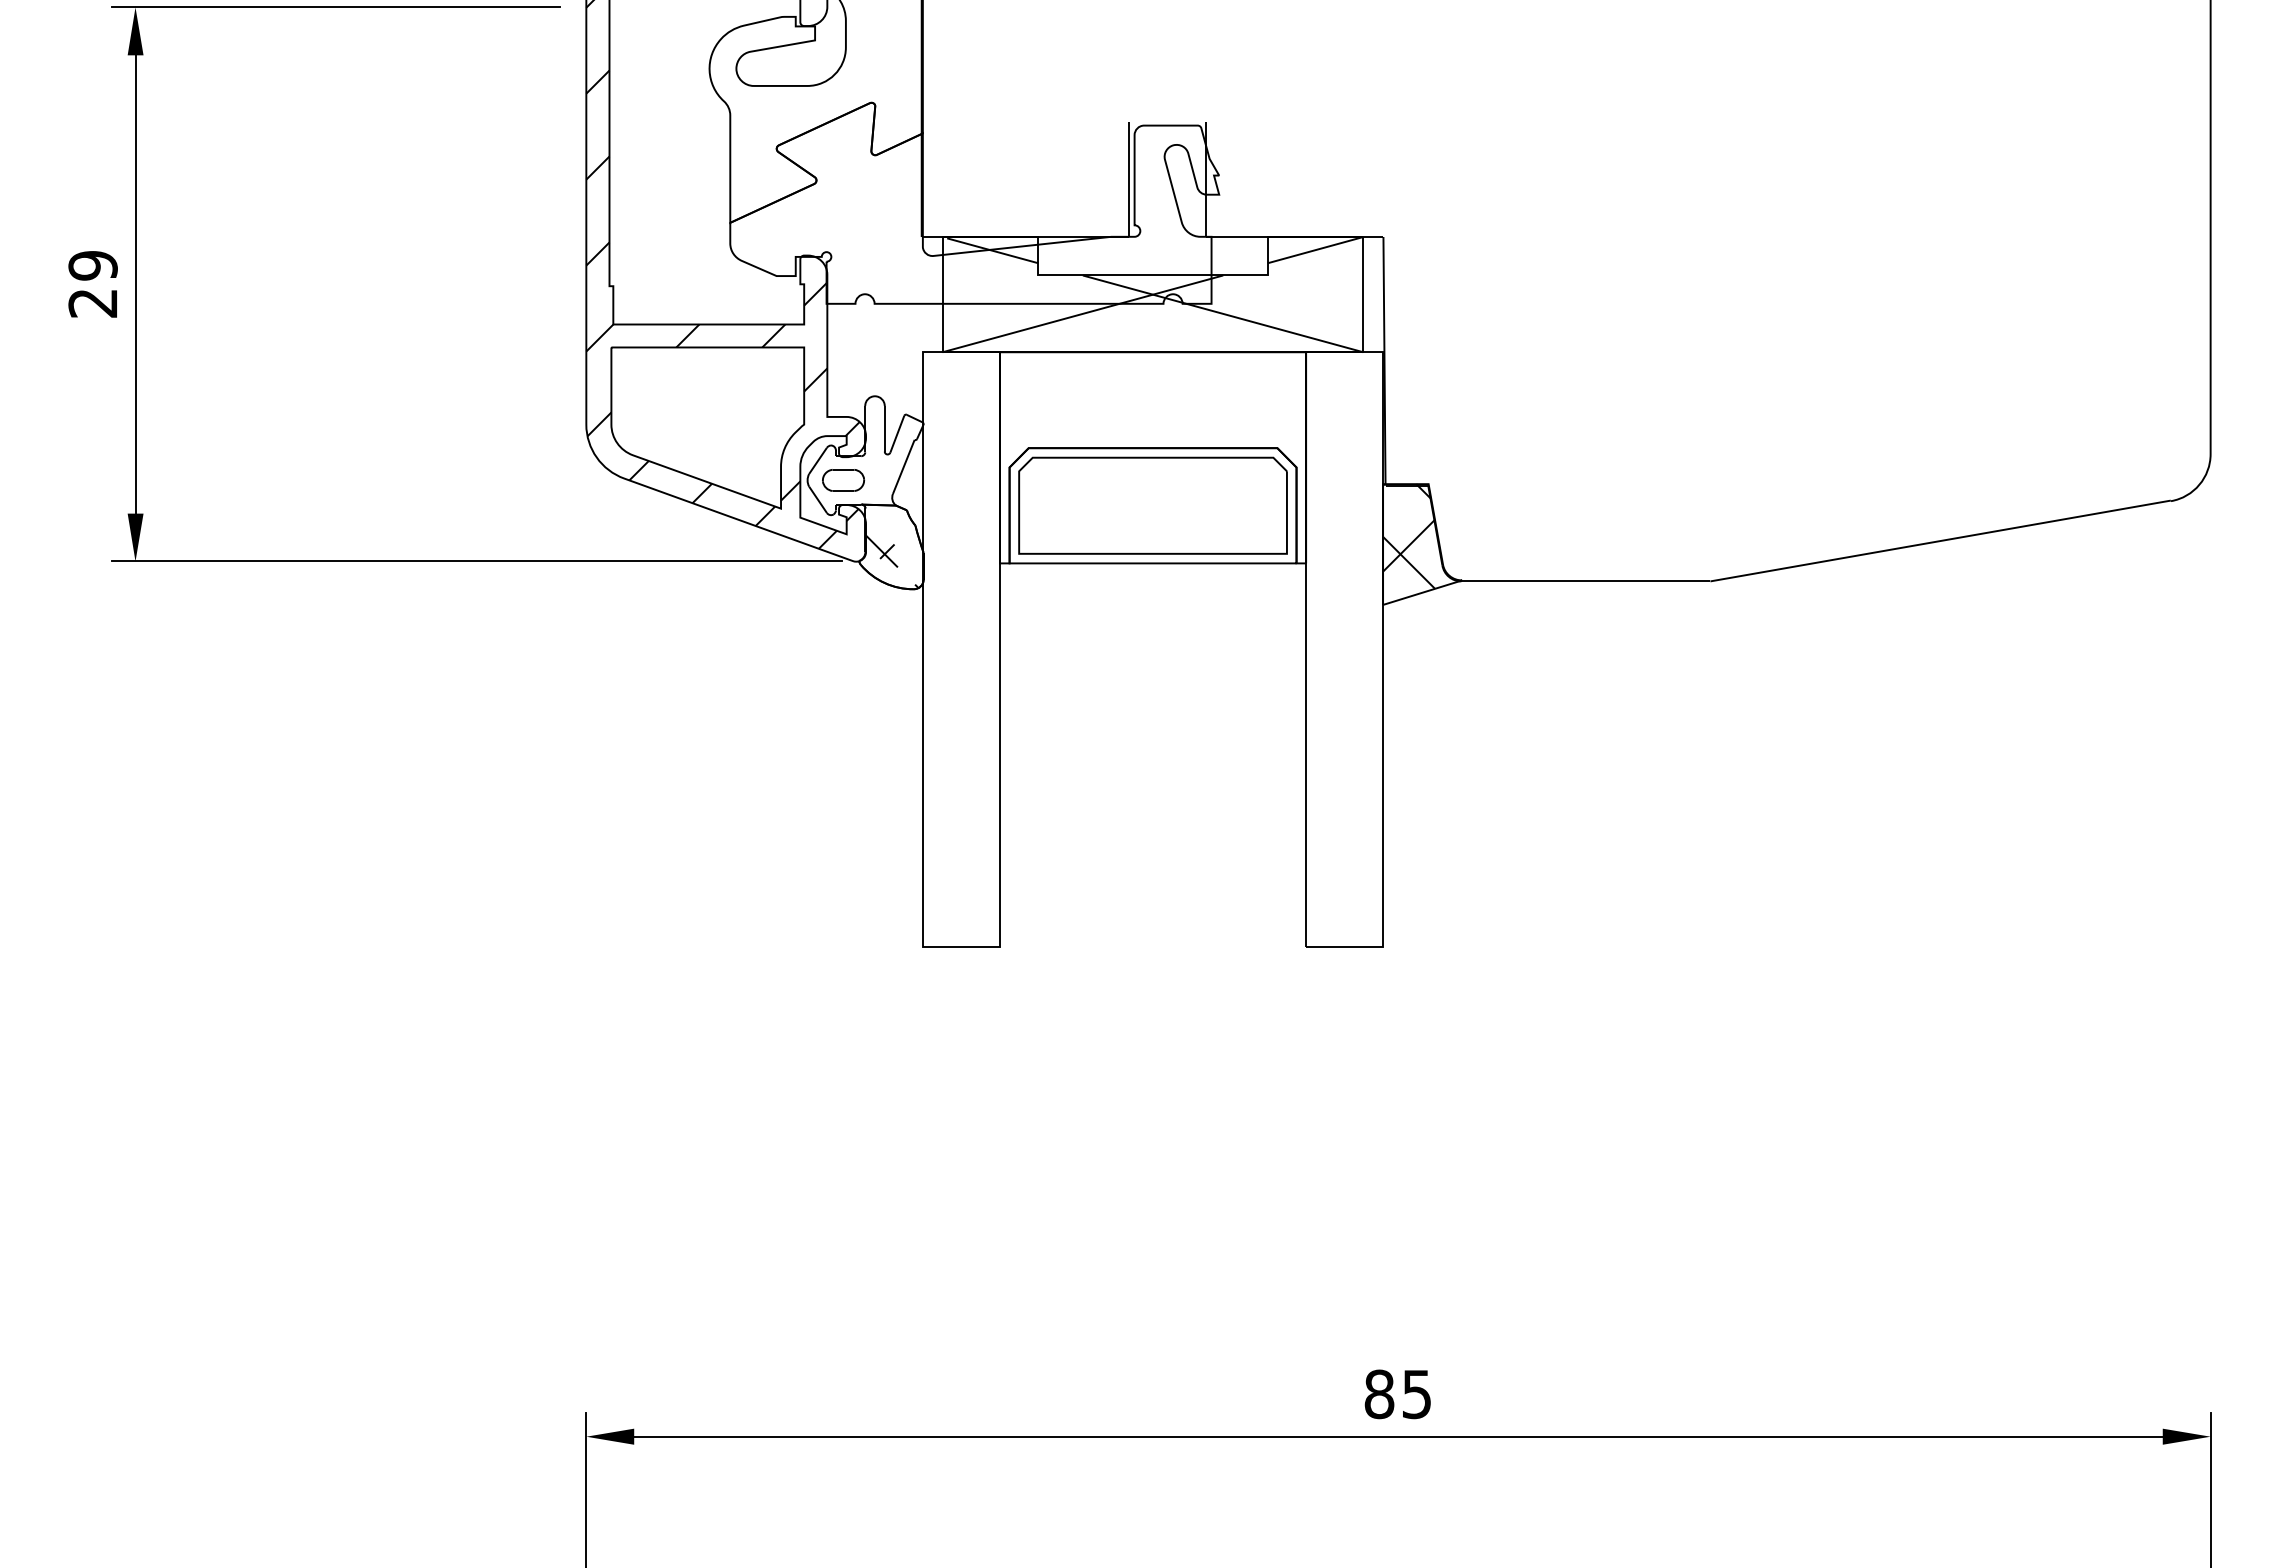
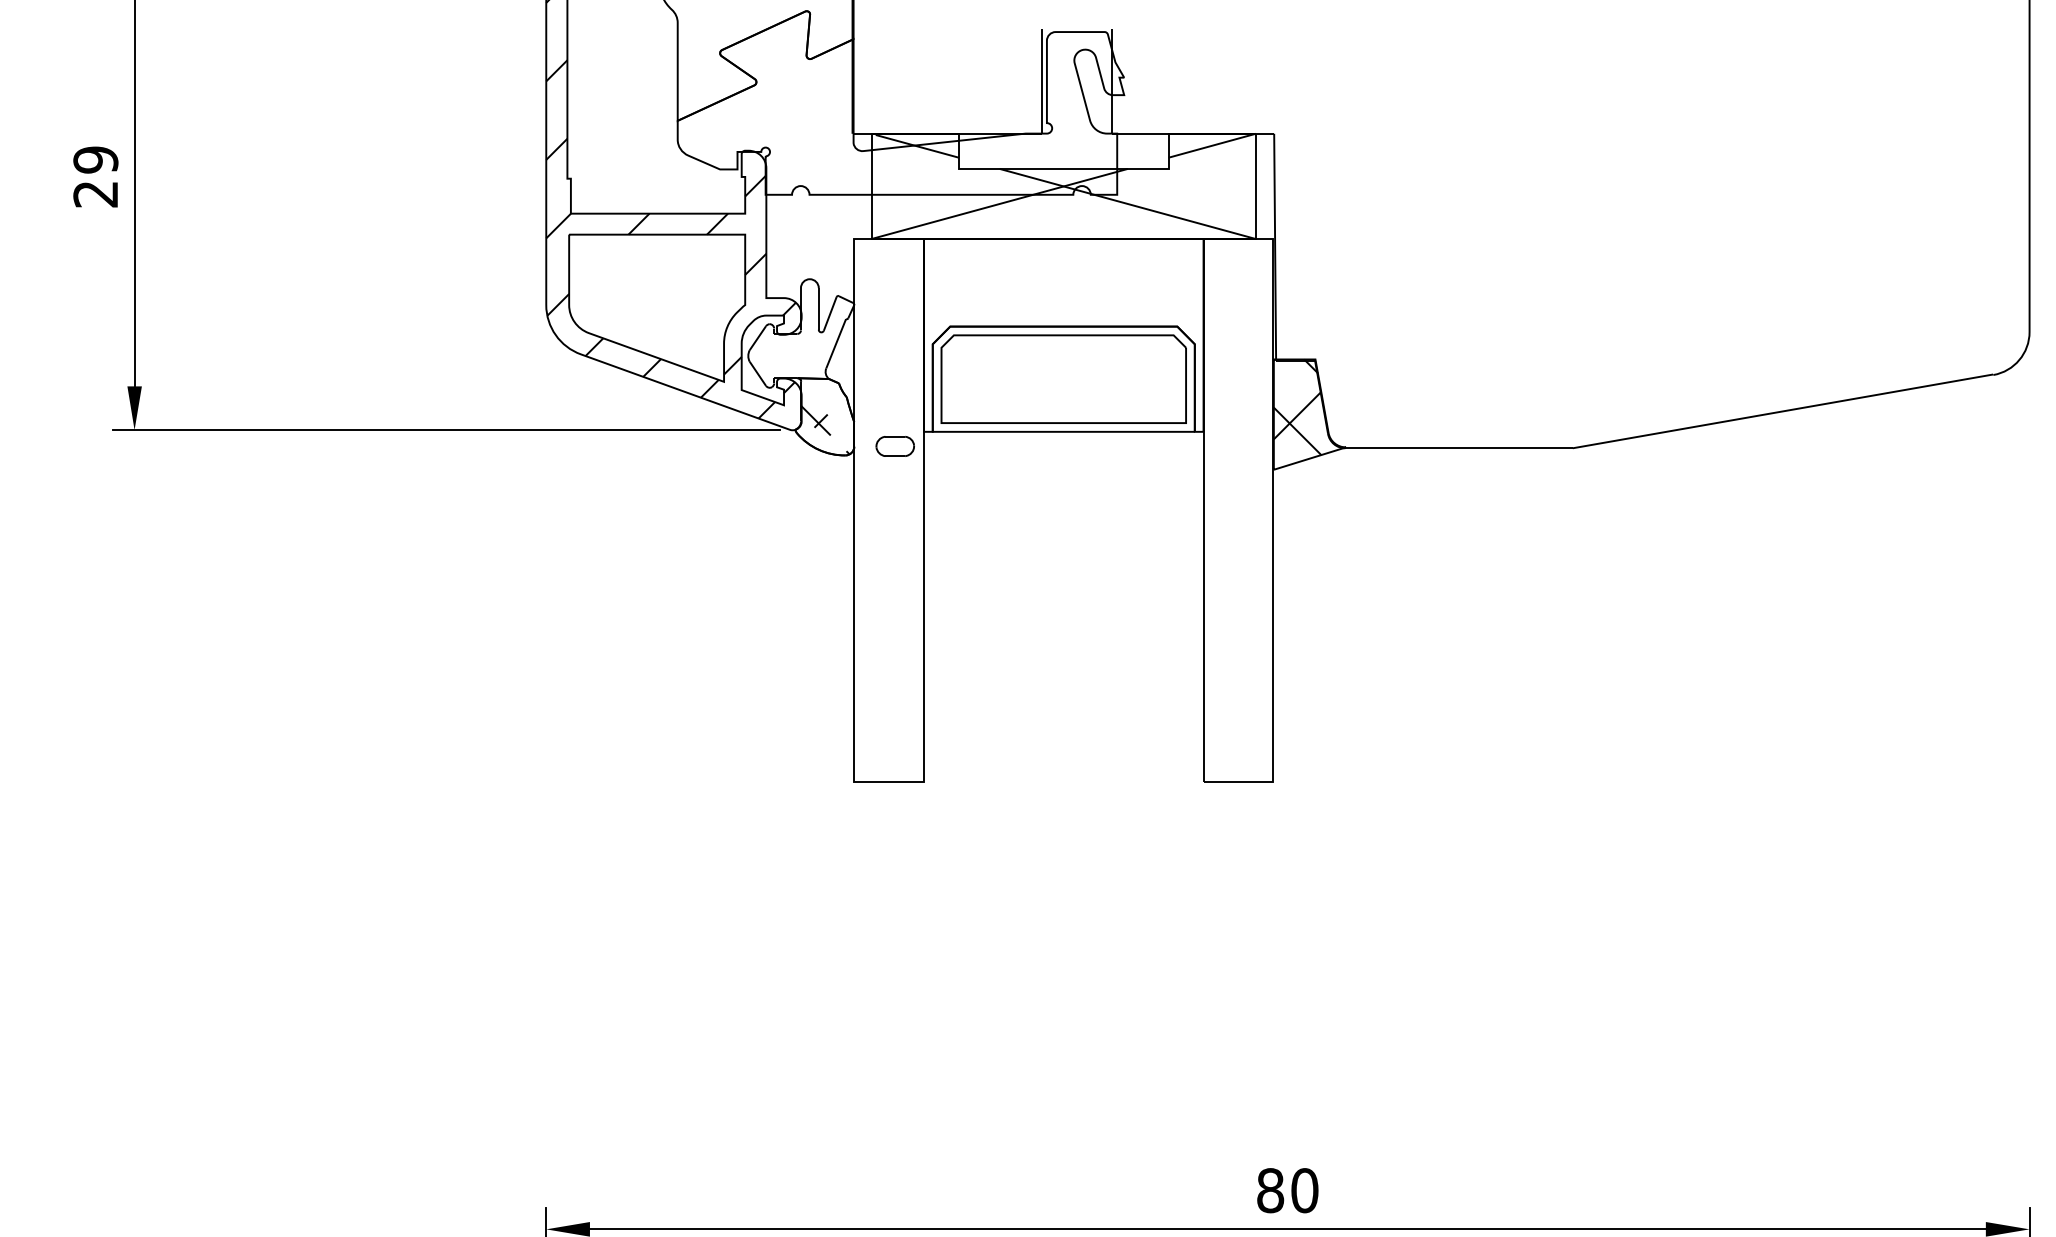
part: (843, 480) -> (895, 446), moved
text: (1416, 1394) -> (1304, 1190), 85 -> 80

